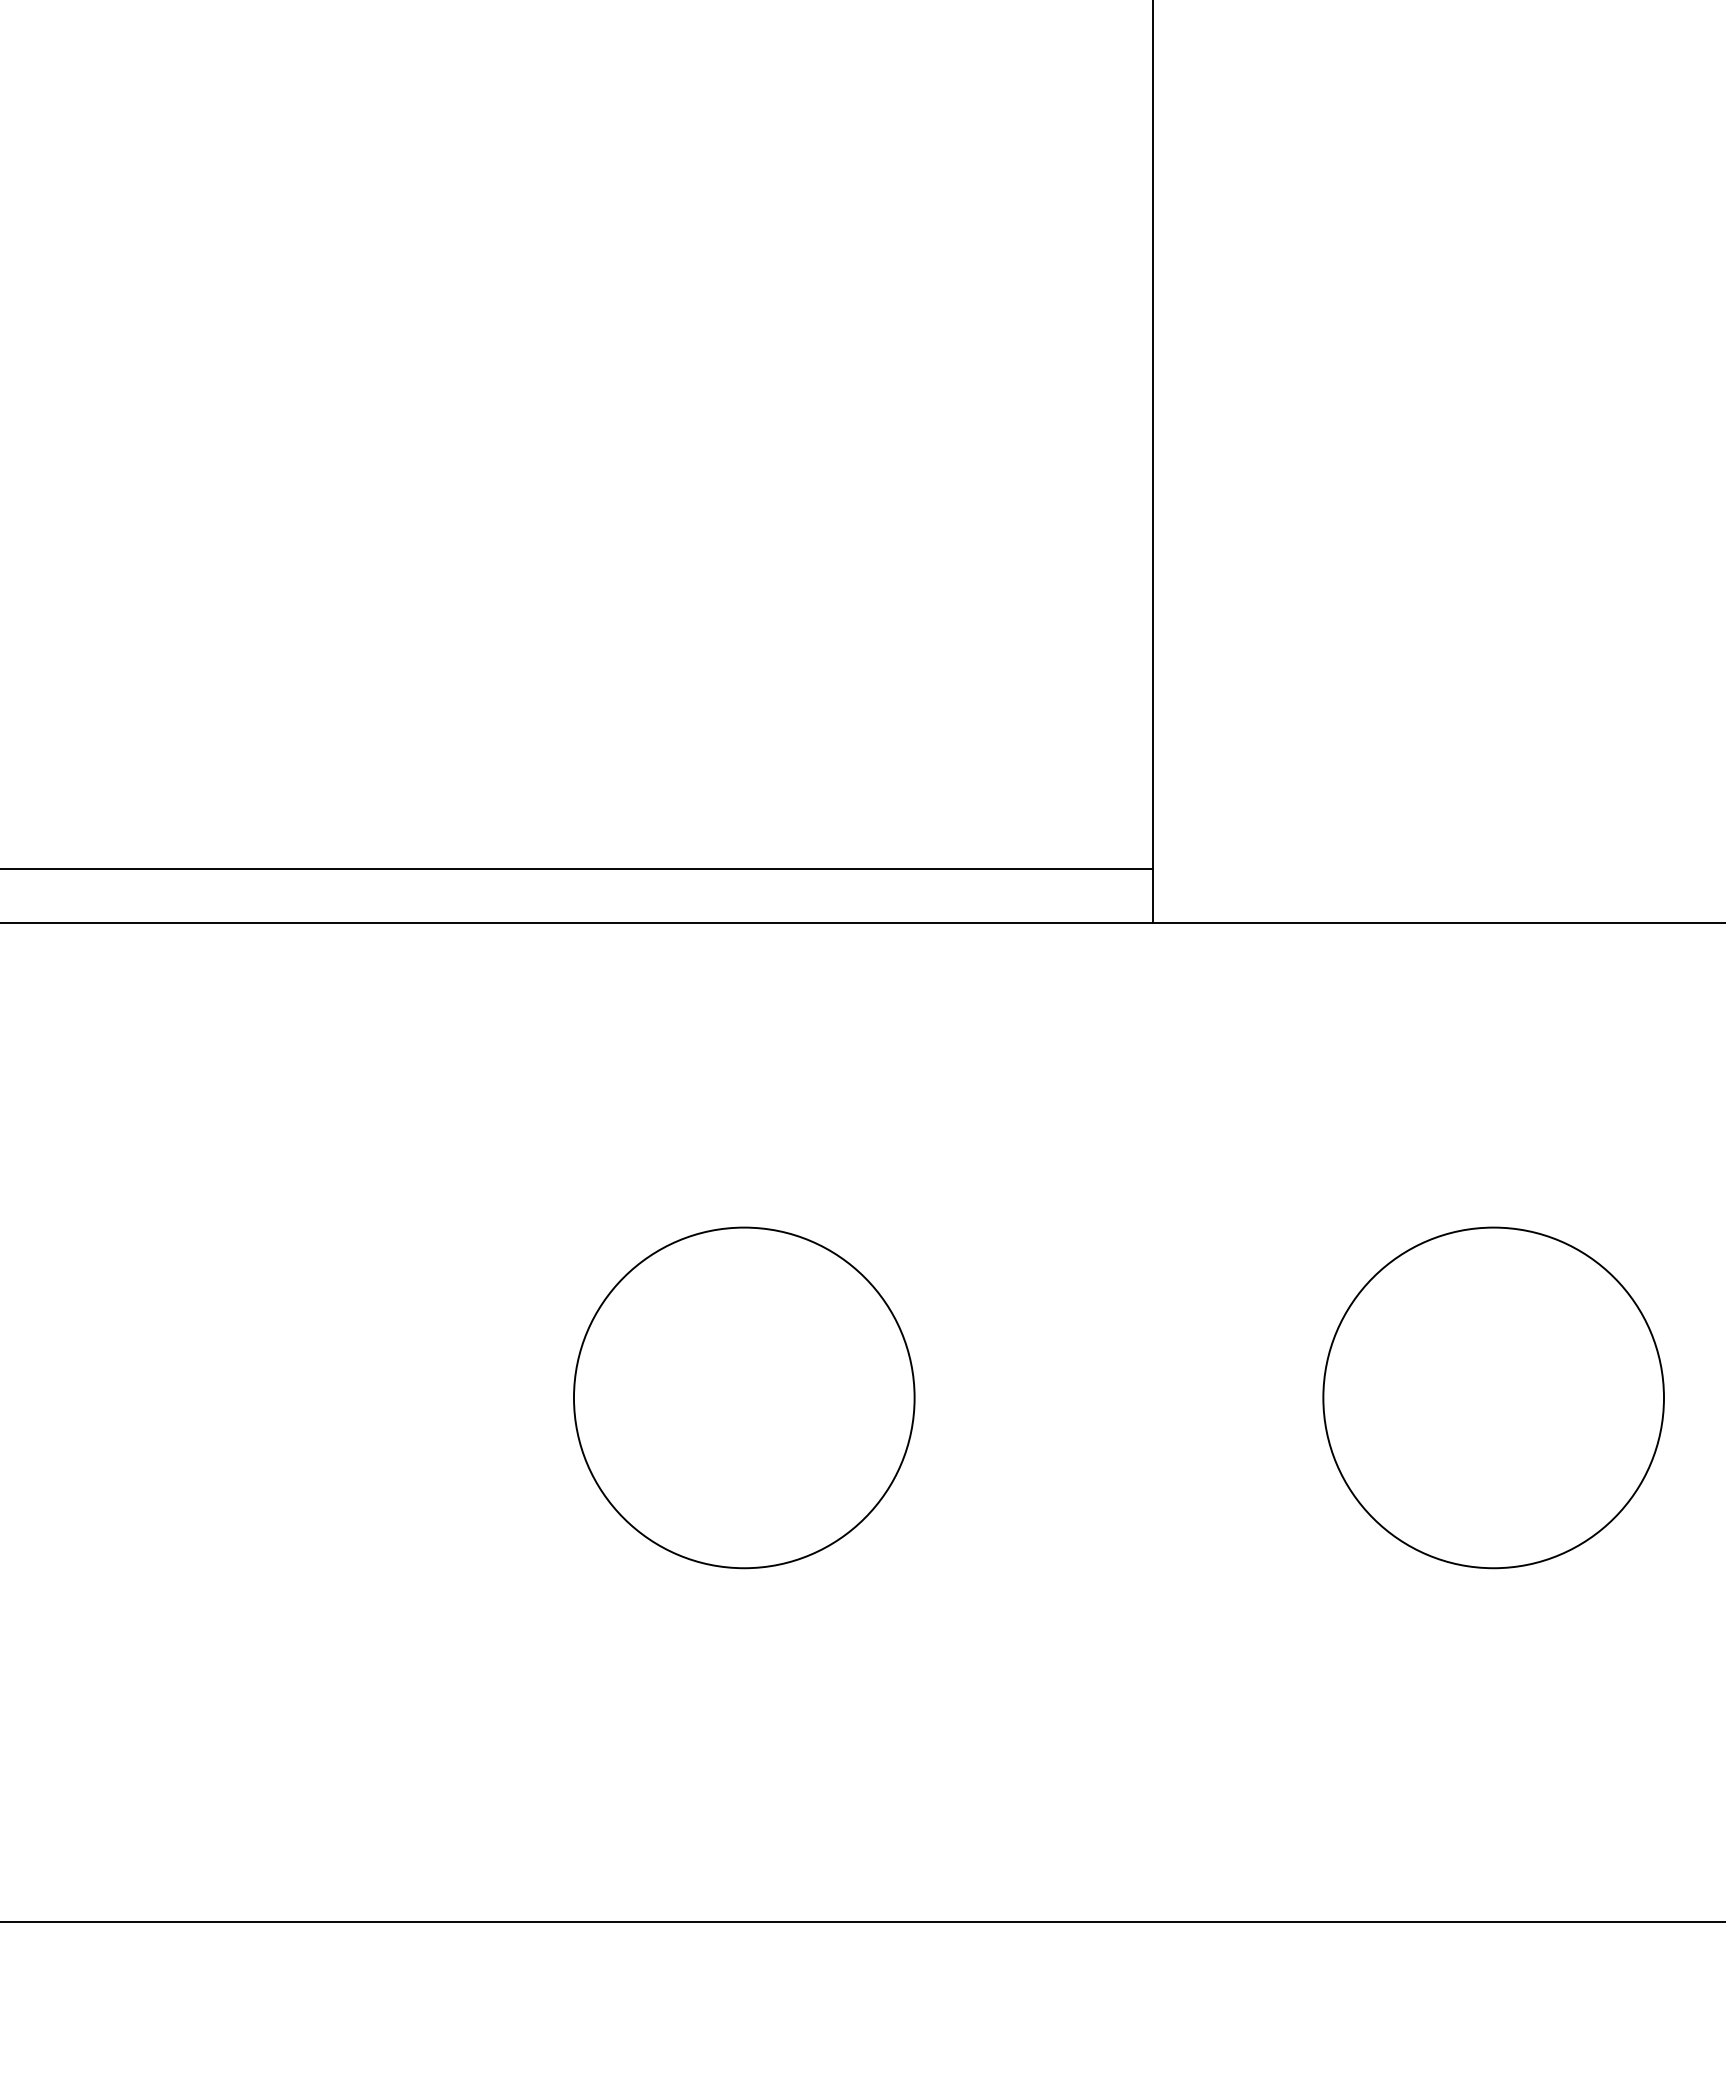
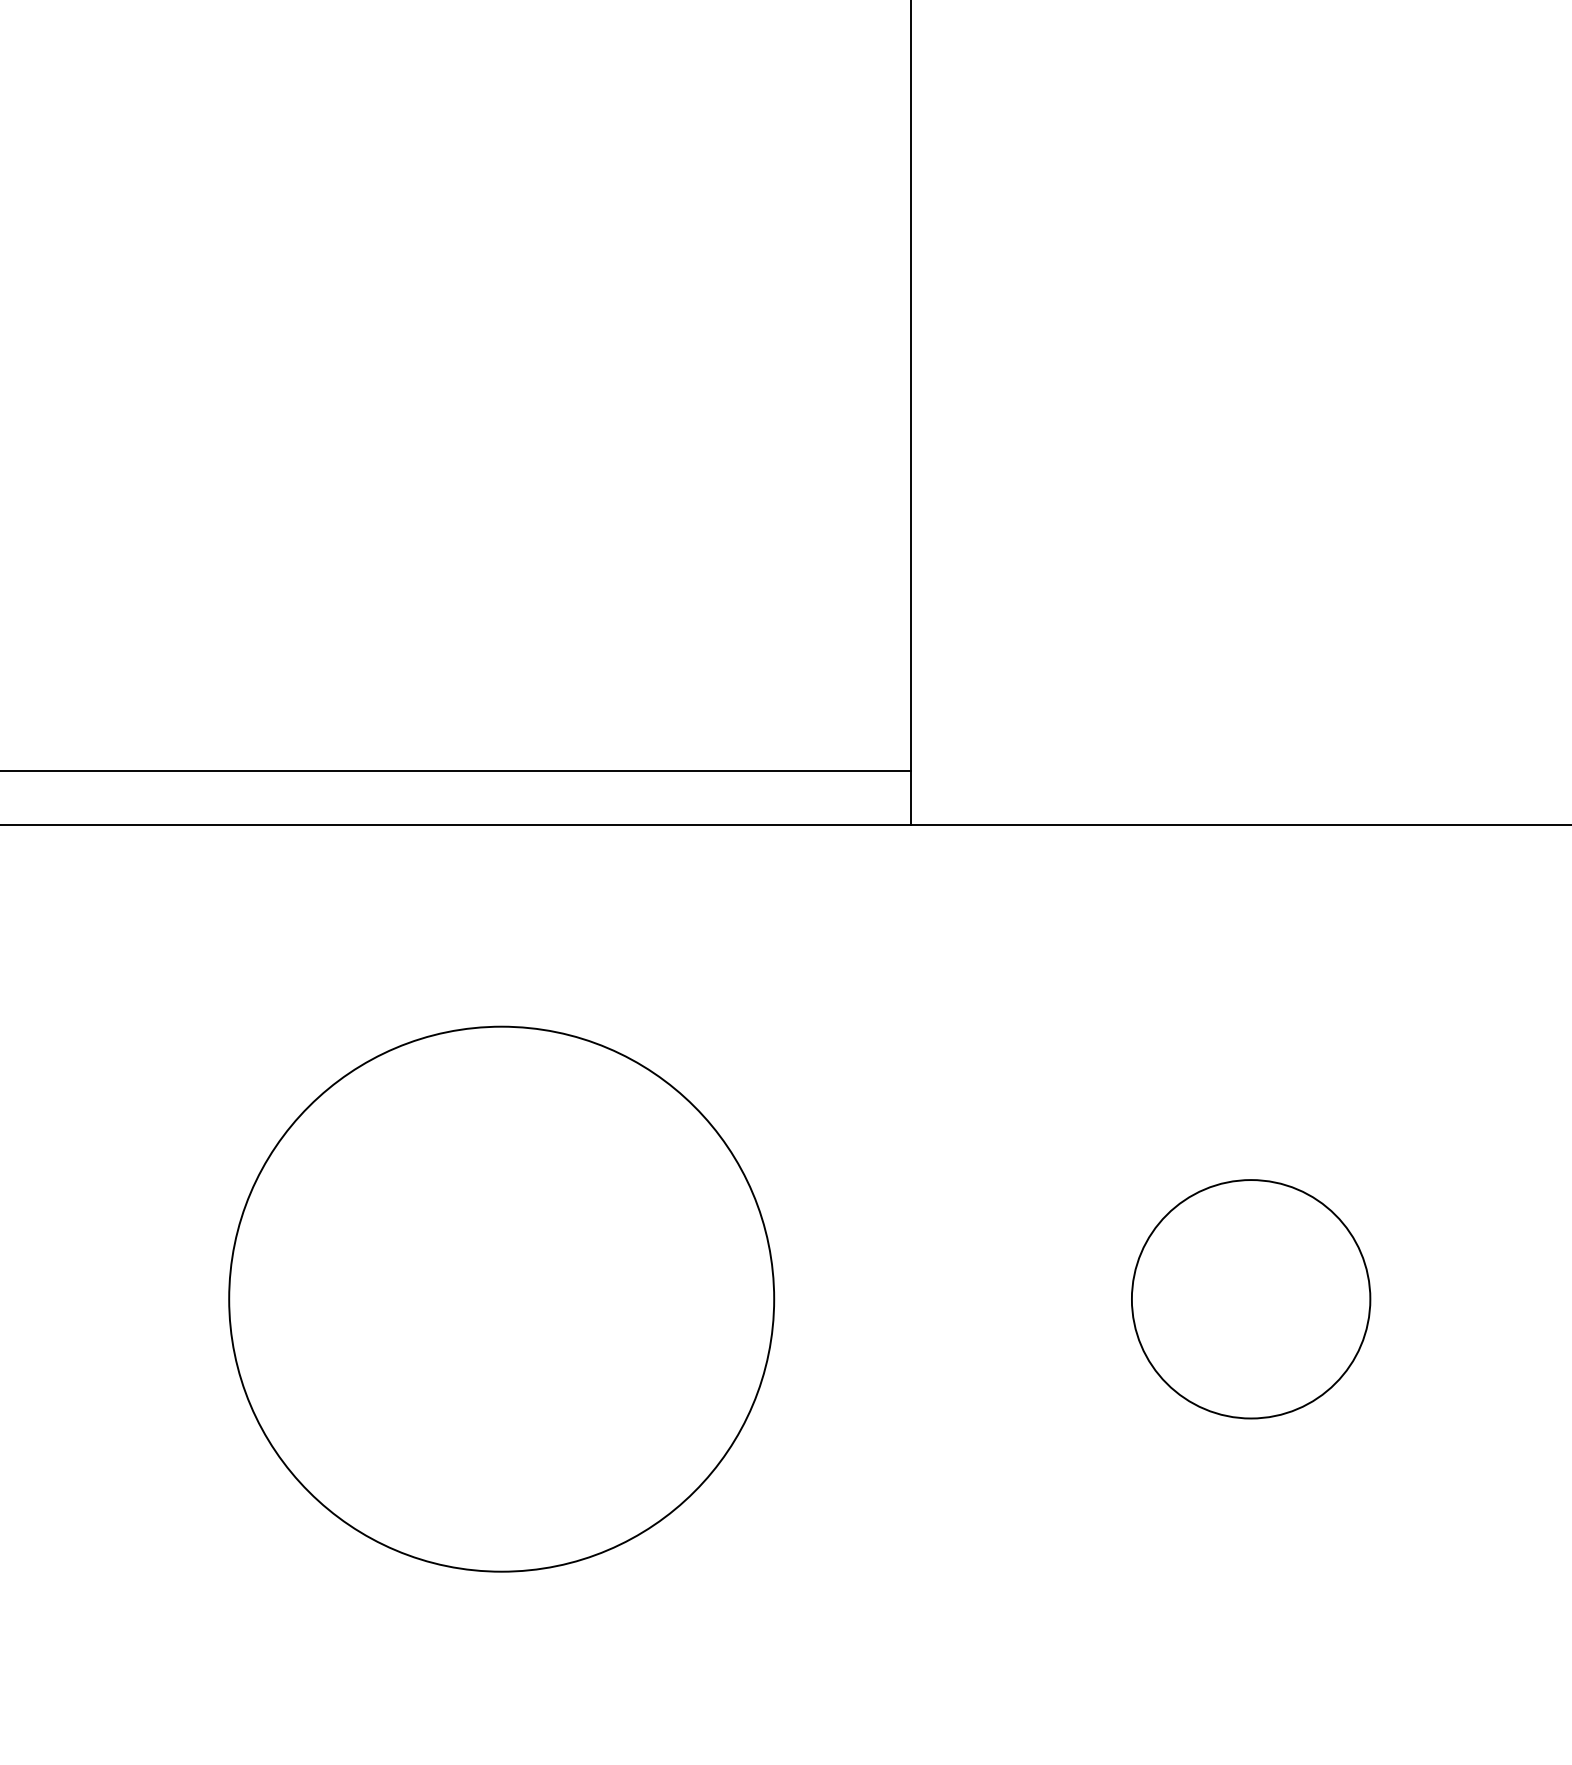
circle: (744, 1397) -> (502, 1298), size x1.6
circle: (1493, 1397) -> (1251, 1298), size x0.7

